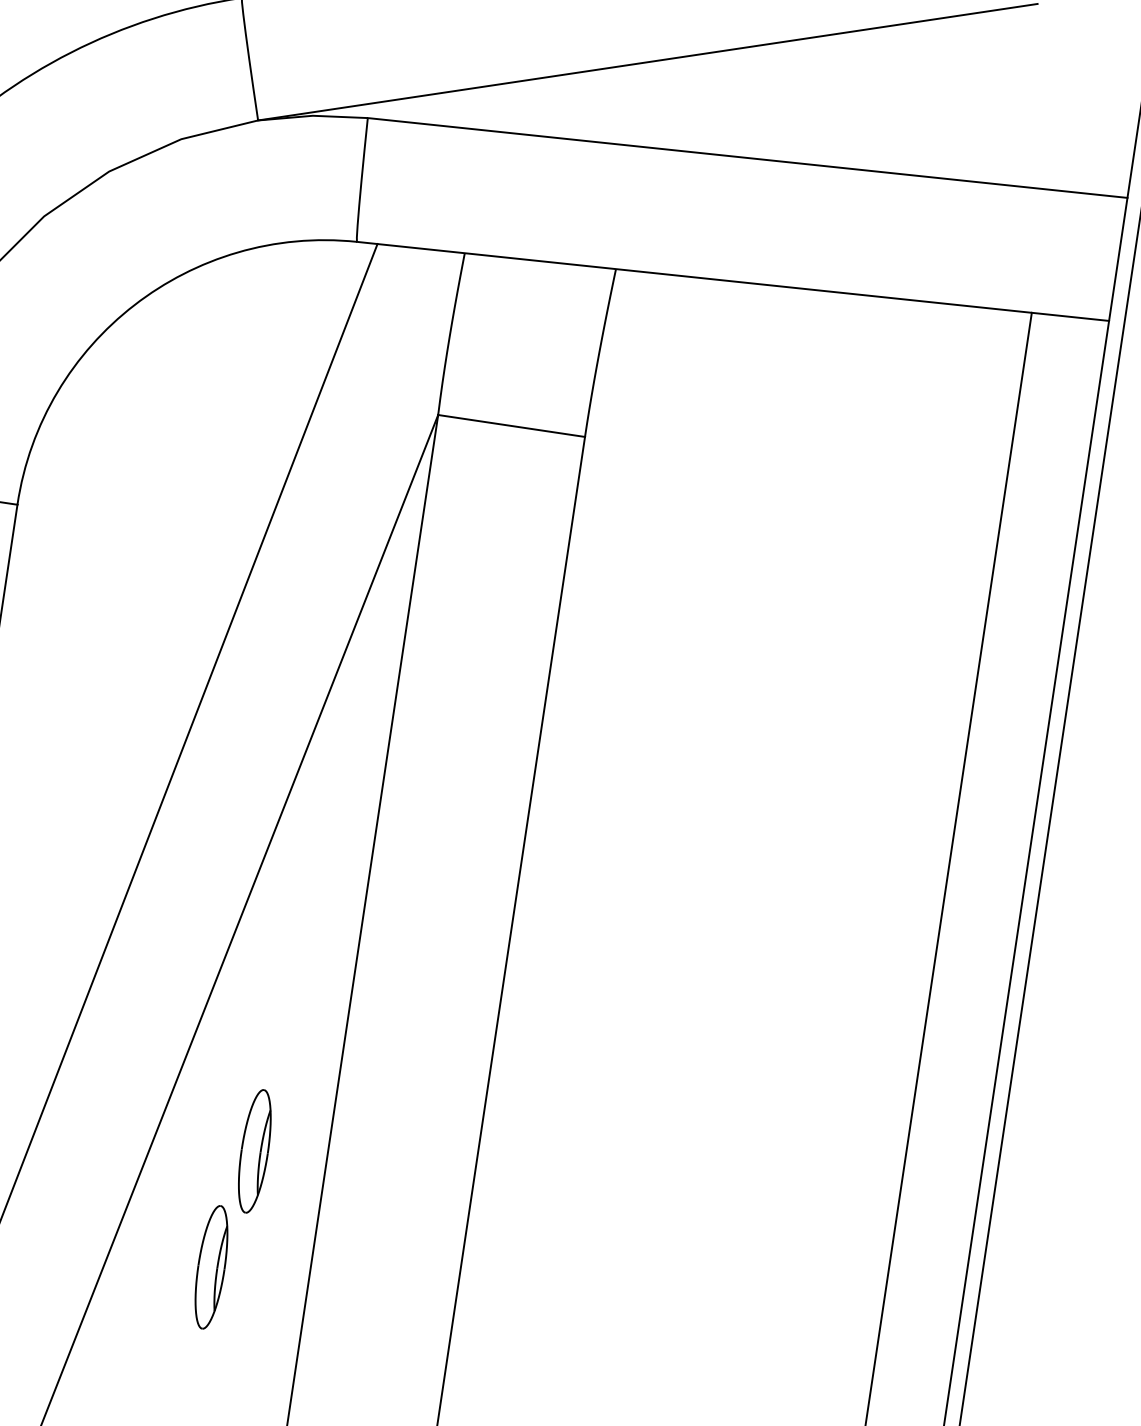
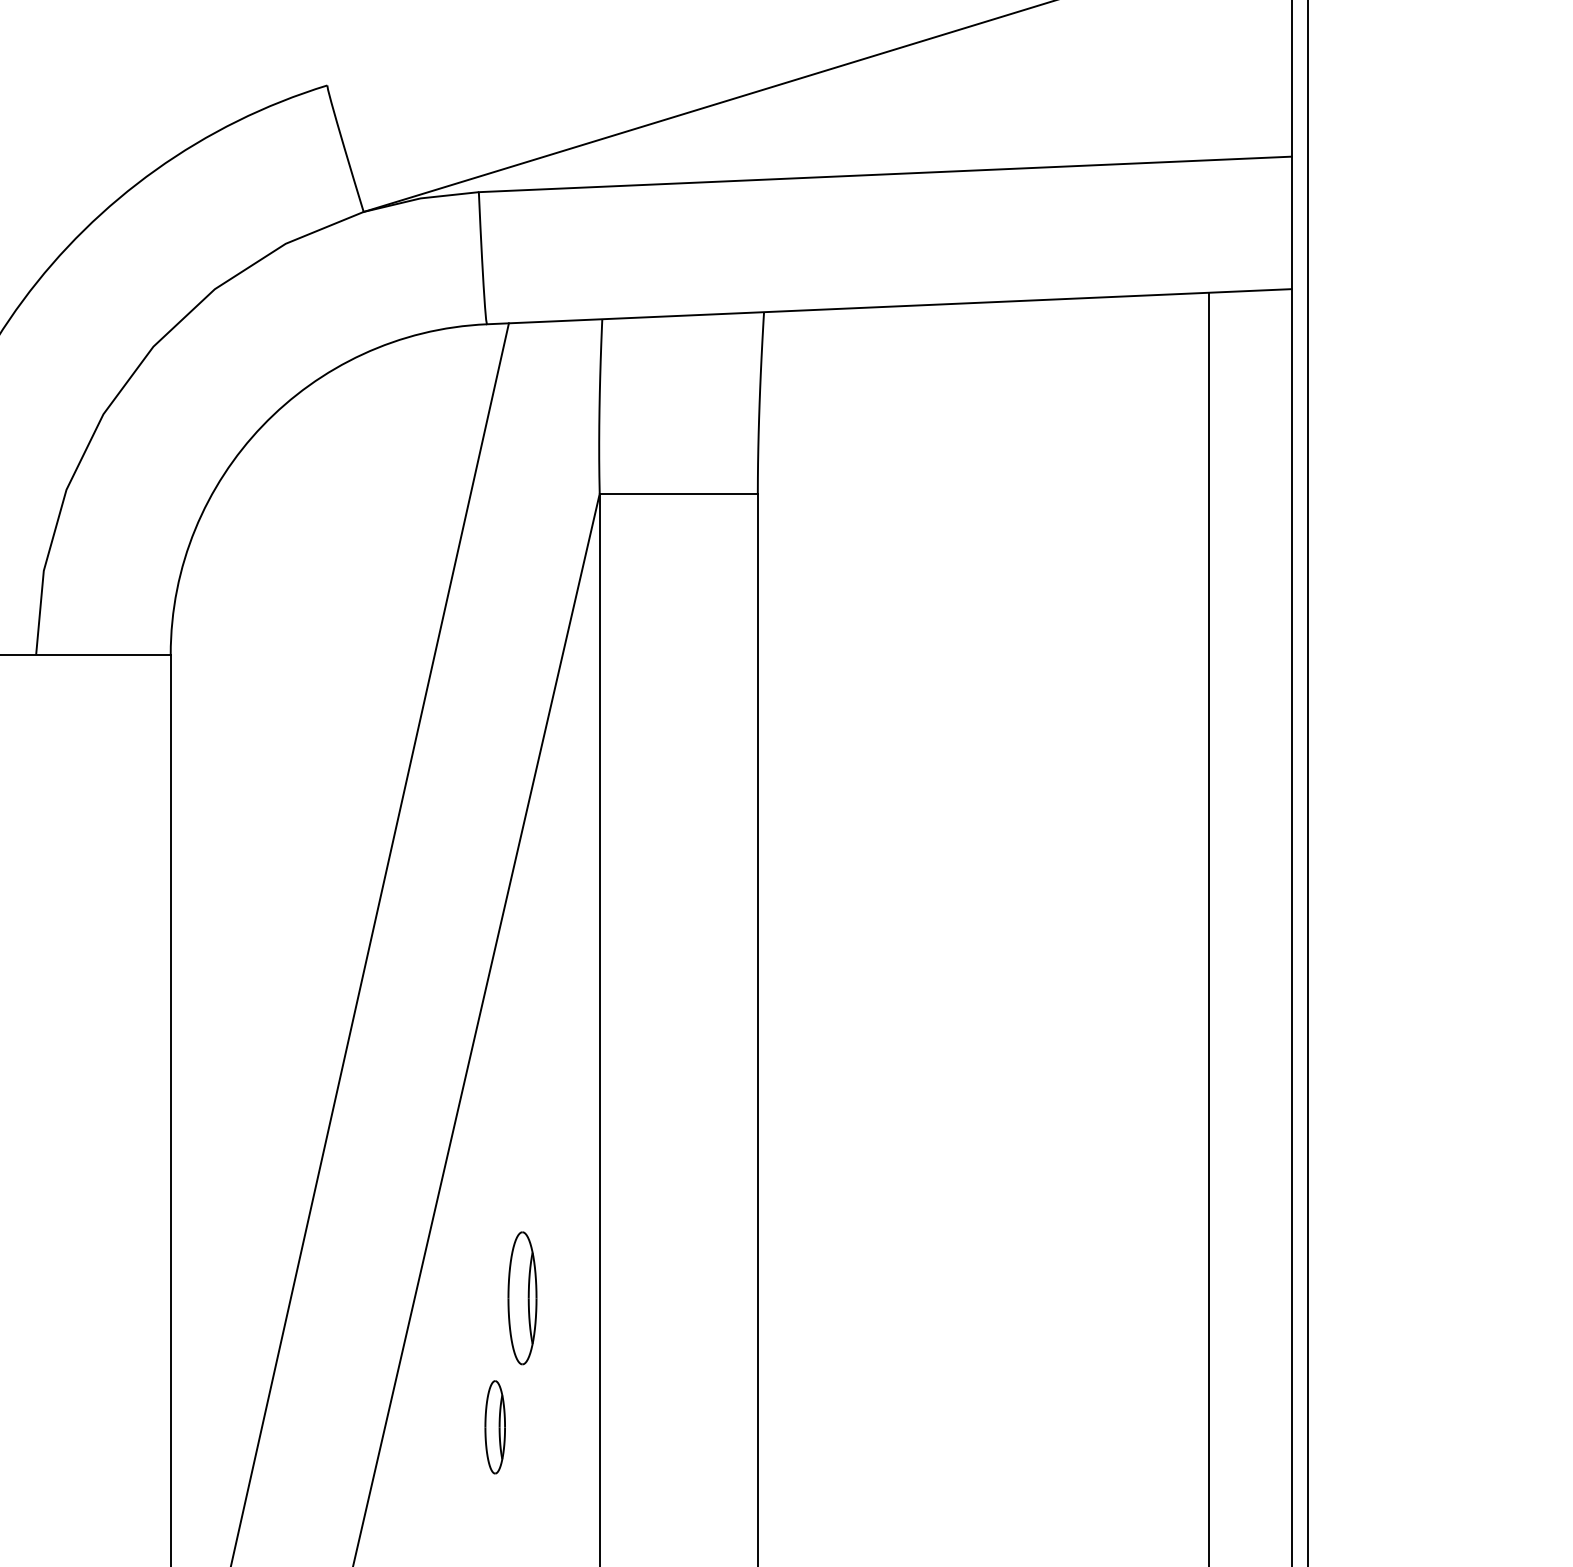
part: (211, 1267) -> (495, 1427), size x0.7

